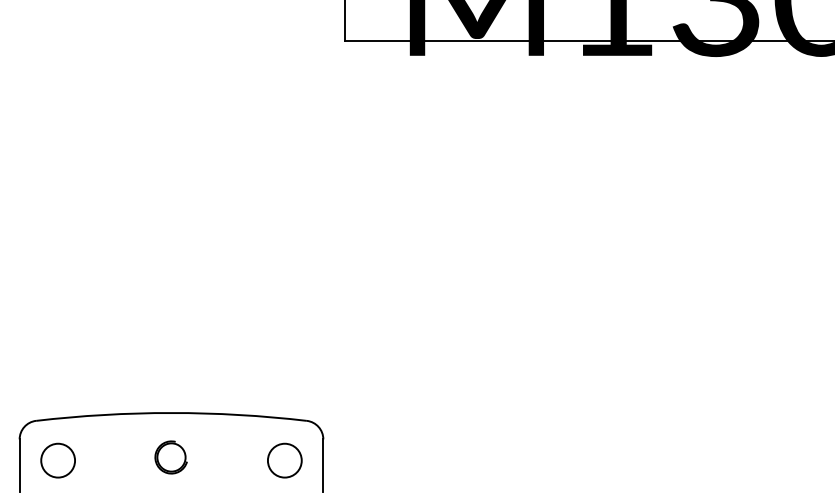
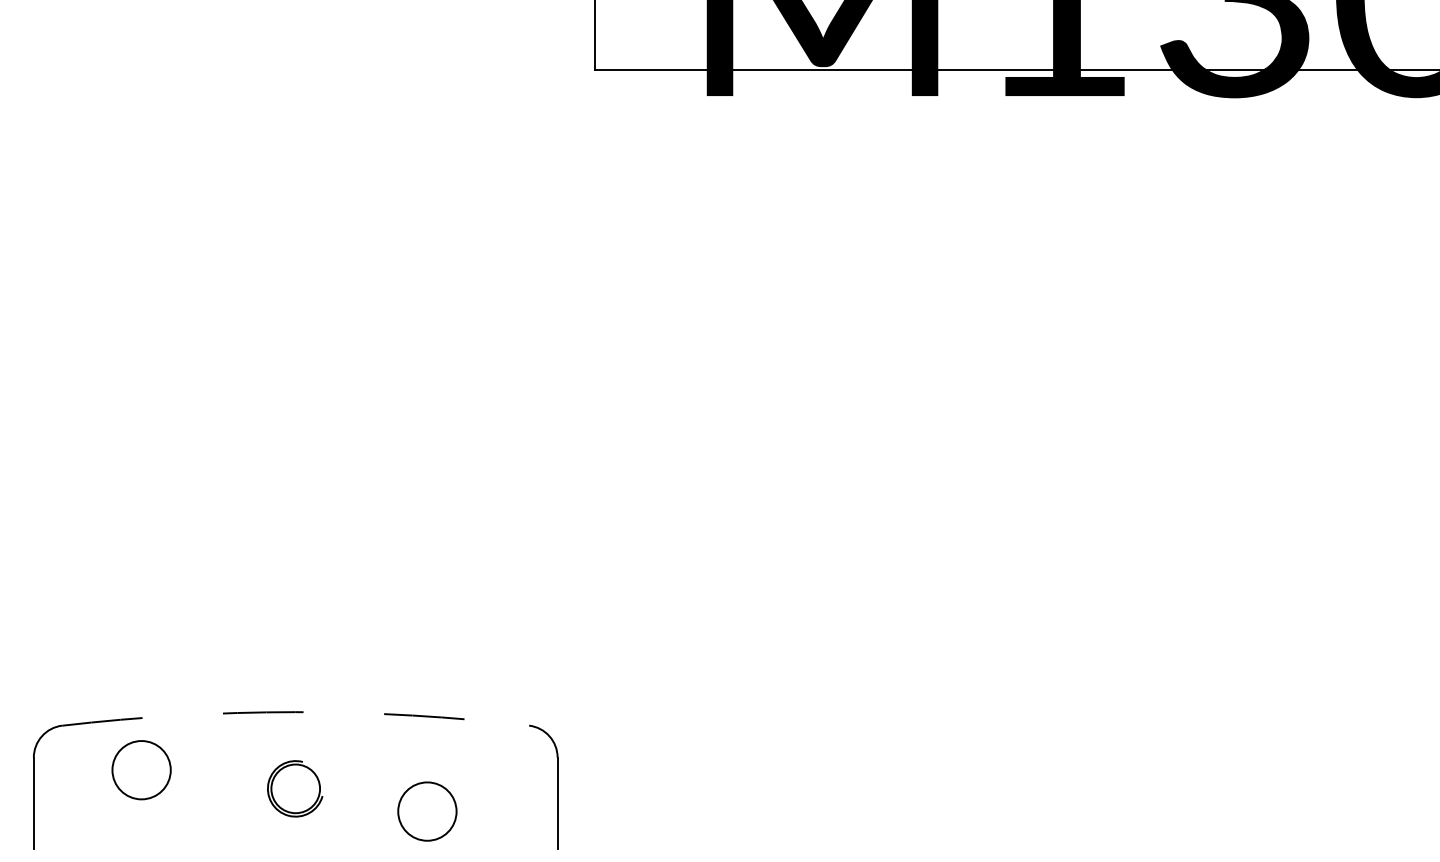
arc: (171, 413) -> (295, 712), solid -> dashed
circle: (57, 460) -> (140, 769), moved
circle: (284, 460) -> (426, 811), moved

